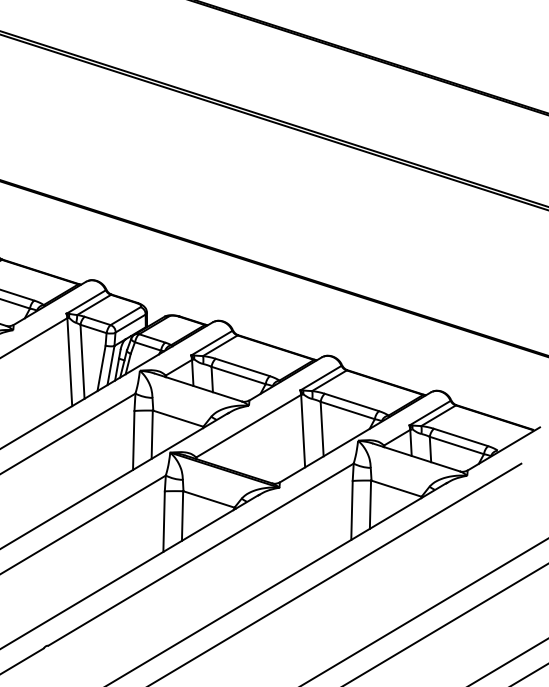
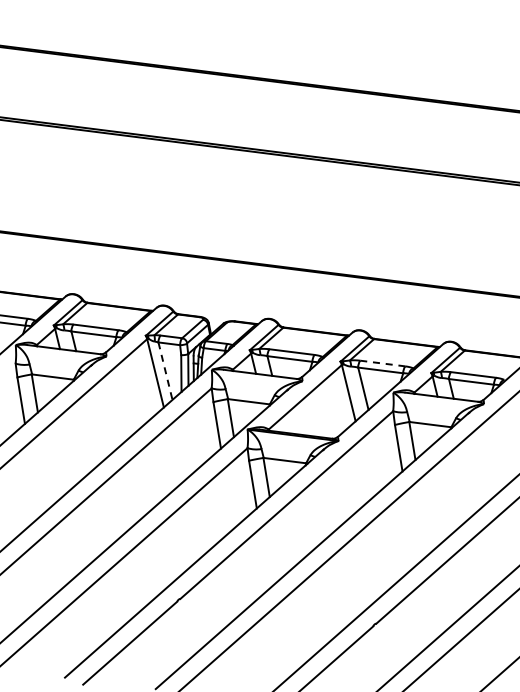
line: (82, 362) -> (165, 371), solid -> dashed
line: (351, 402) -> (382, 363), solid -> dashed

